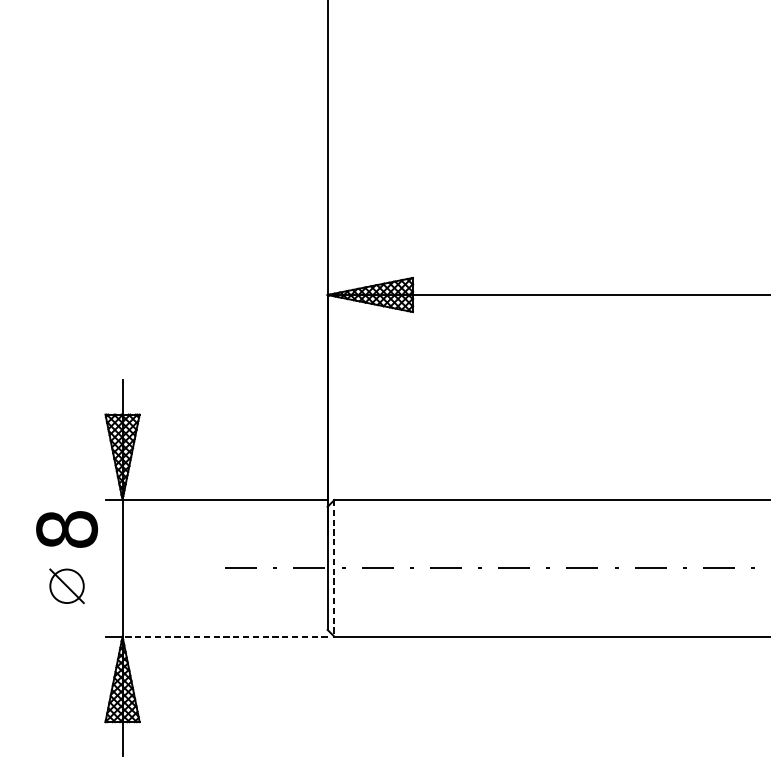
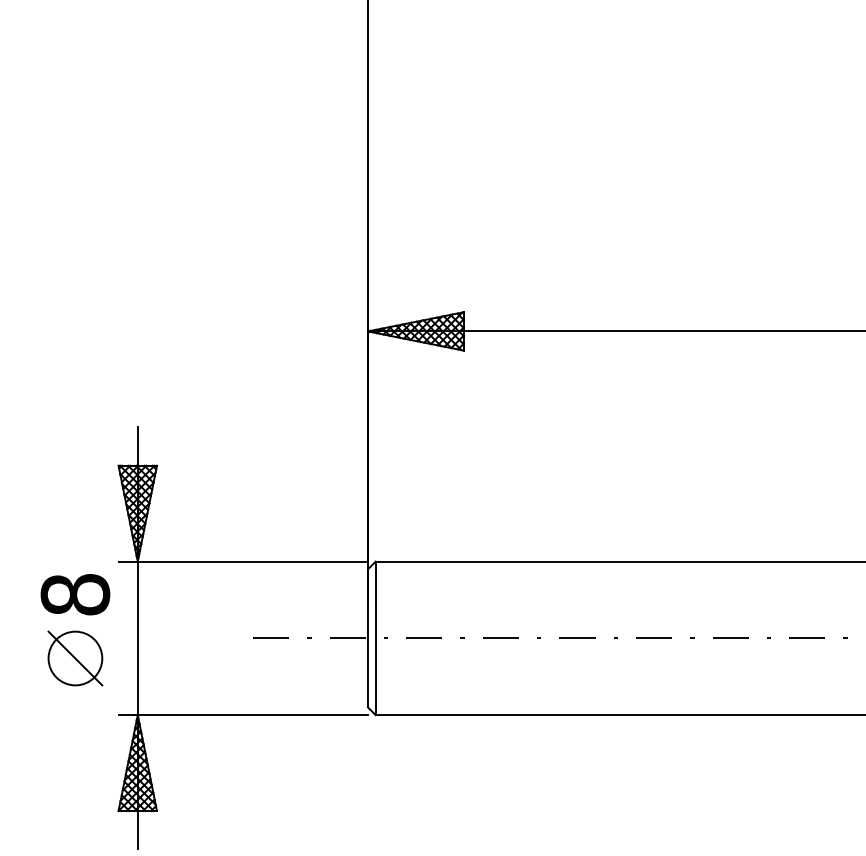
line: (334, 568) -> (375, 638), dashed -> solid
part: (67, 586) -> (75, 658), size x1.43
line: (224, 637) -> (252, 715), dashed -> solid

